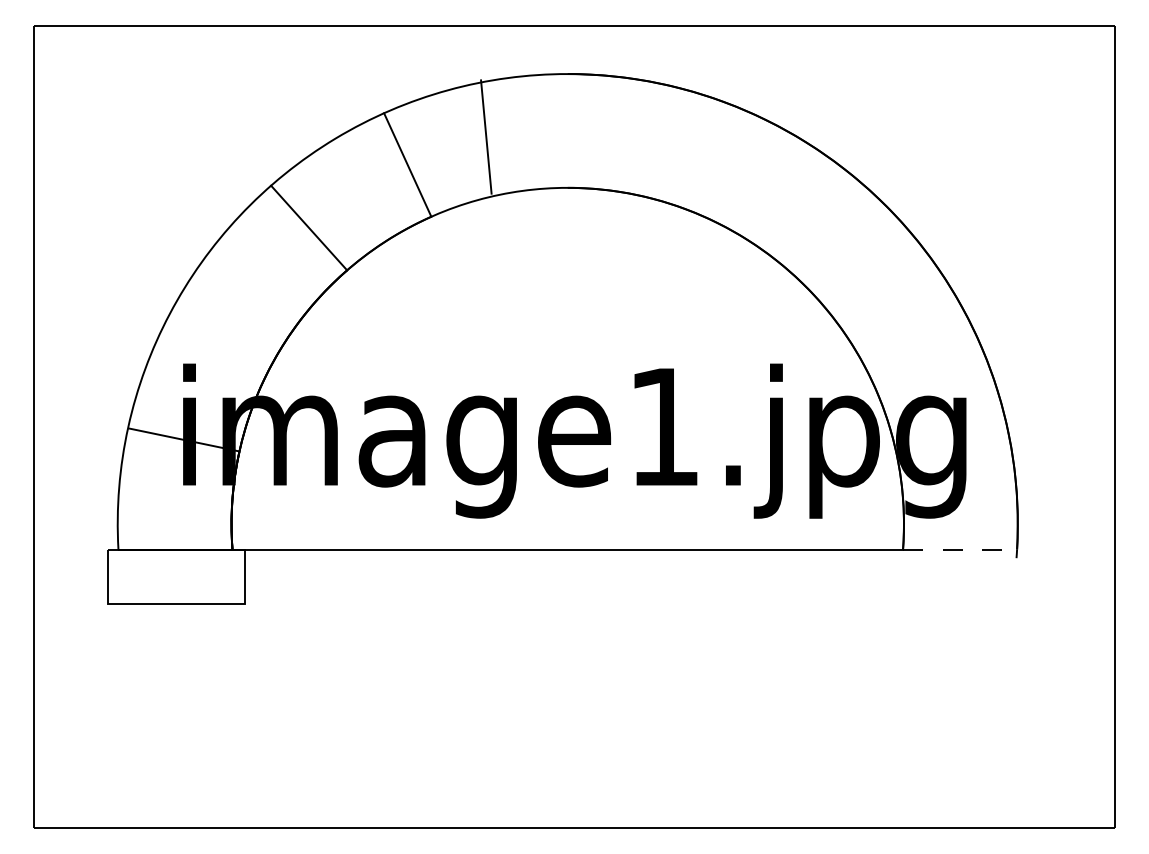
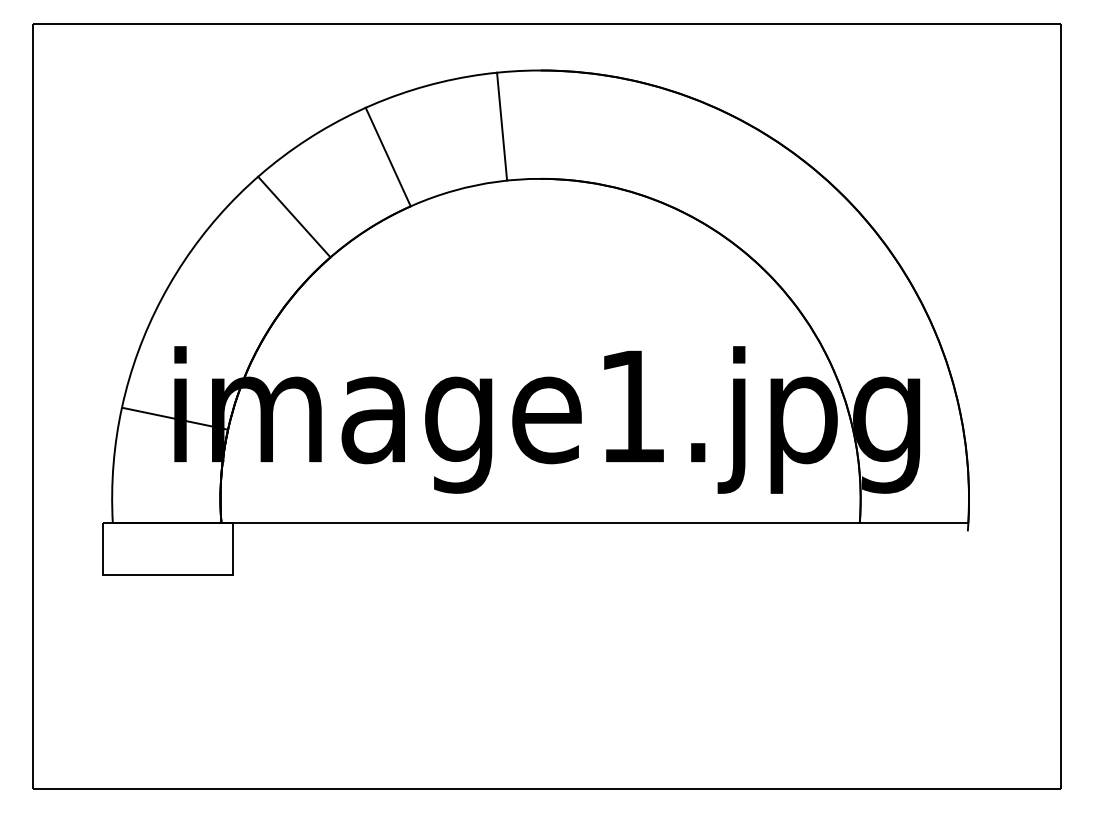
line: (486, 136) -> (502, 126), moved
line: (960, 549) -> (914, 523), dashed -> solid

